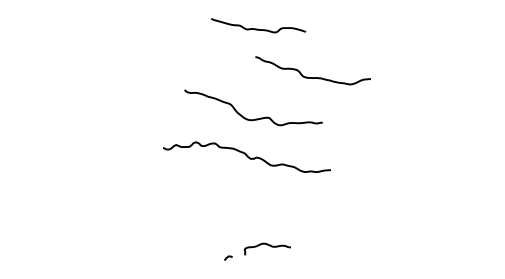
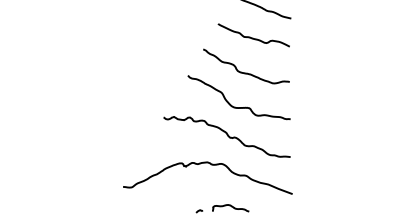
curve: (314, 76) -> (246, 72), moved
curve: (233, 197) -> (211, 165), added

